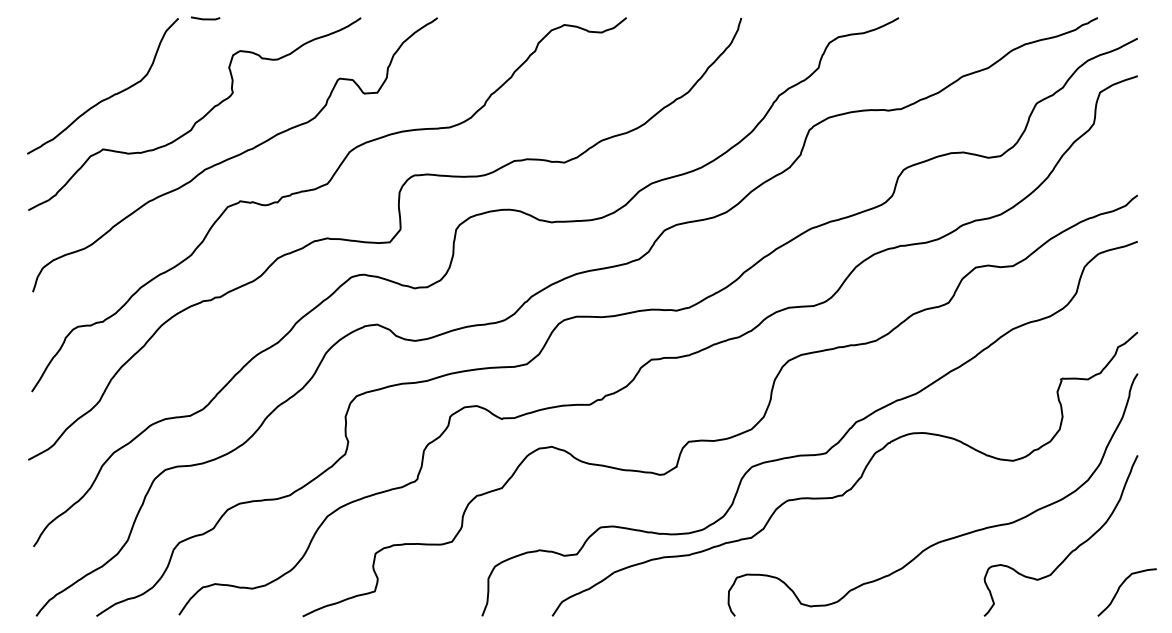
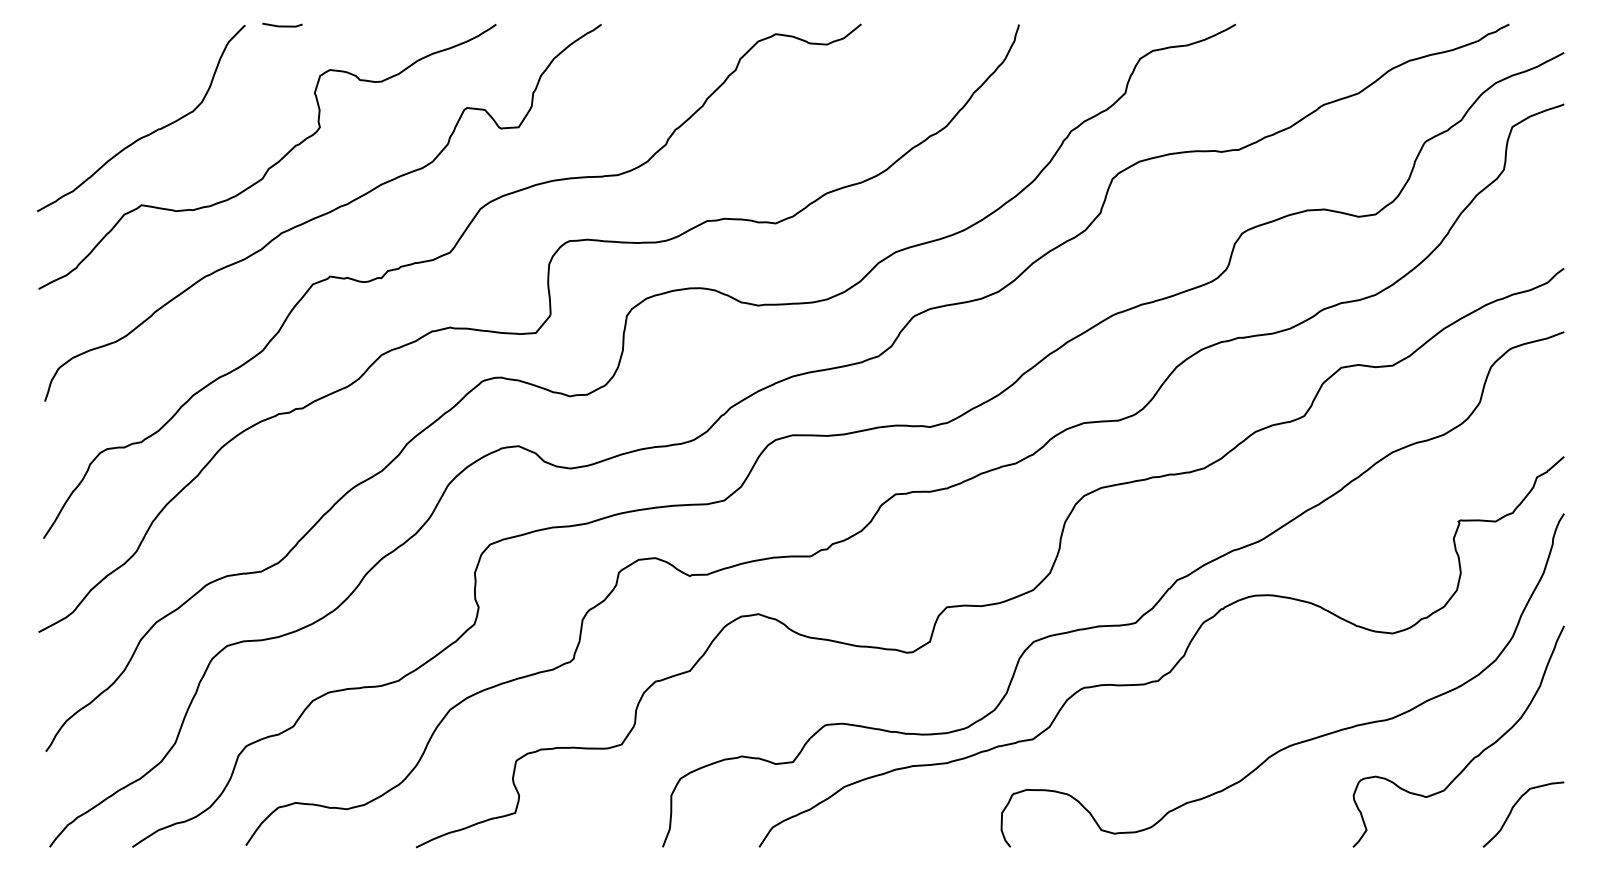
curve: (1119, 589) -> (1512, 810), moved

